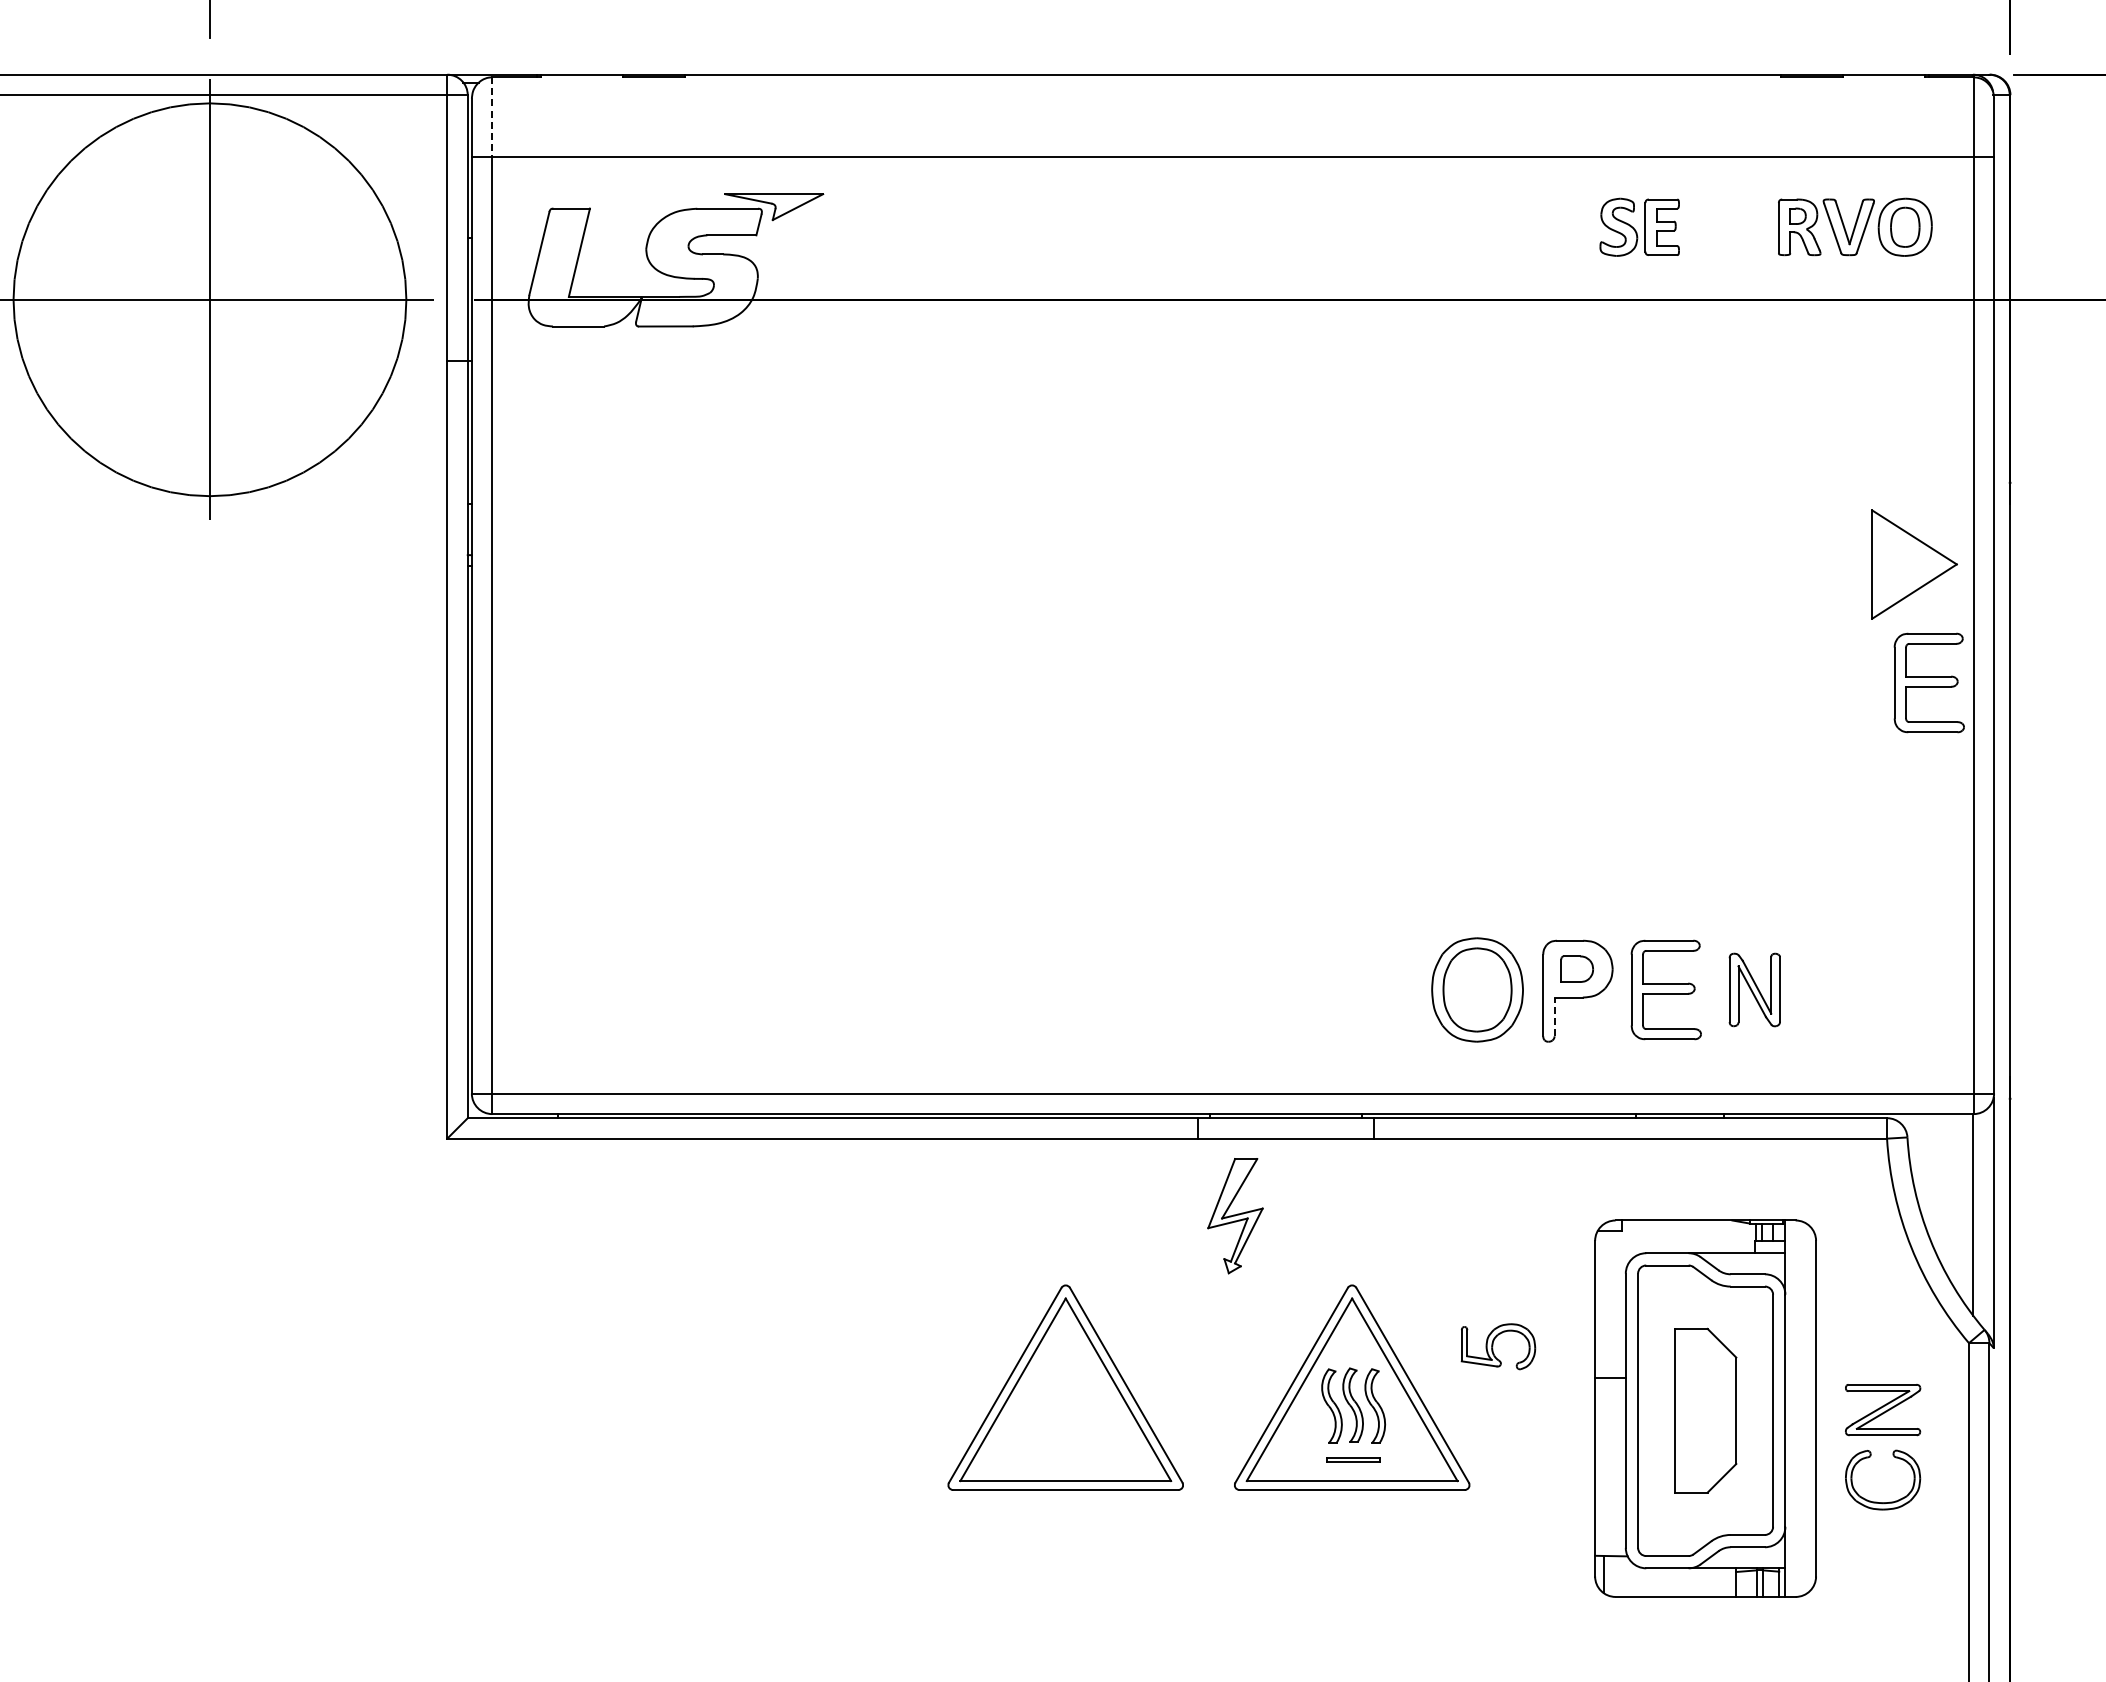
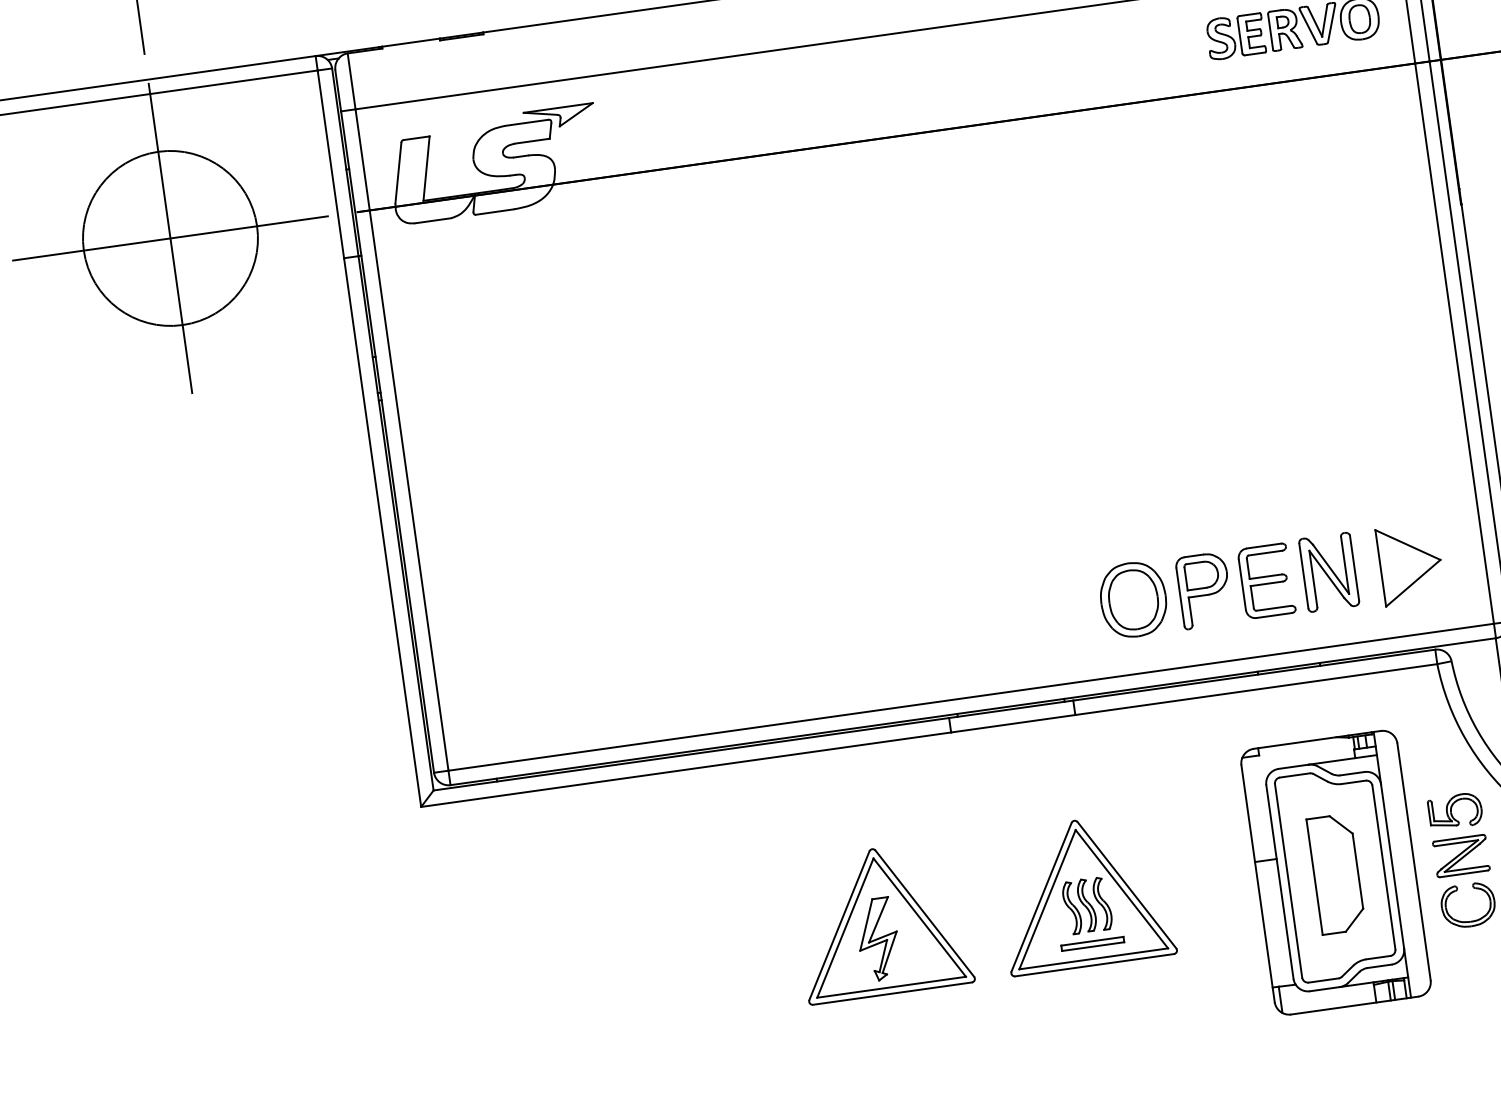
line: (492, 116) -> (351, 81), dashed -> solid
part: (1639, 226) -> (1235, 36), moved
circle: (209, 299) -> (170, 238), size x0.62
part: (1914, 564) -> (1410, 564), moved
part: (1928, 682) -> (1421, 338), removed
part: (1576, 969) -> (1201, 575), size x1.43
part: (1754, 989) -> (1328, 572), size x1.43
line: (1554, 1016) -> (1190, 610), dashed -> solid
part: (1235, 1216) -> (878, 939), moved
part: (1498, 1346) -> (1455, 811), moved
part: (1353, 1459) -> (1092, 943), size x1.67

